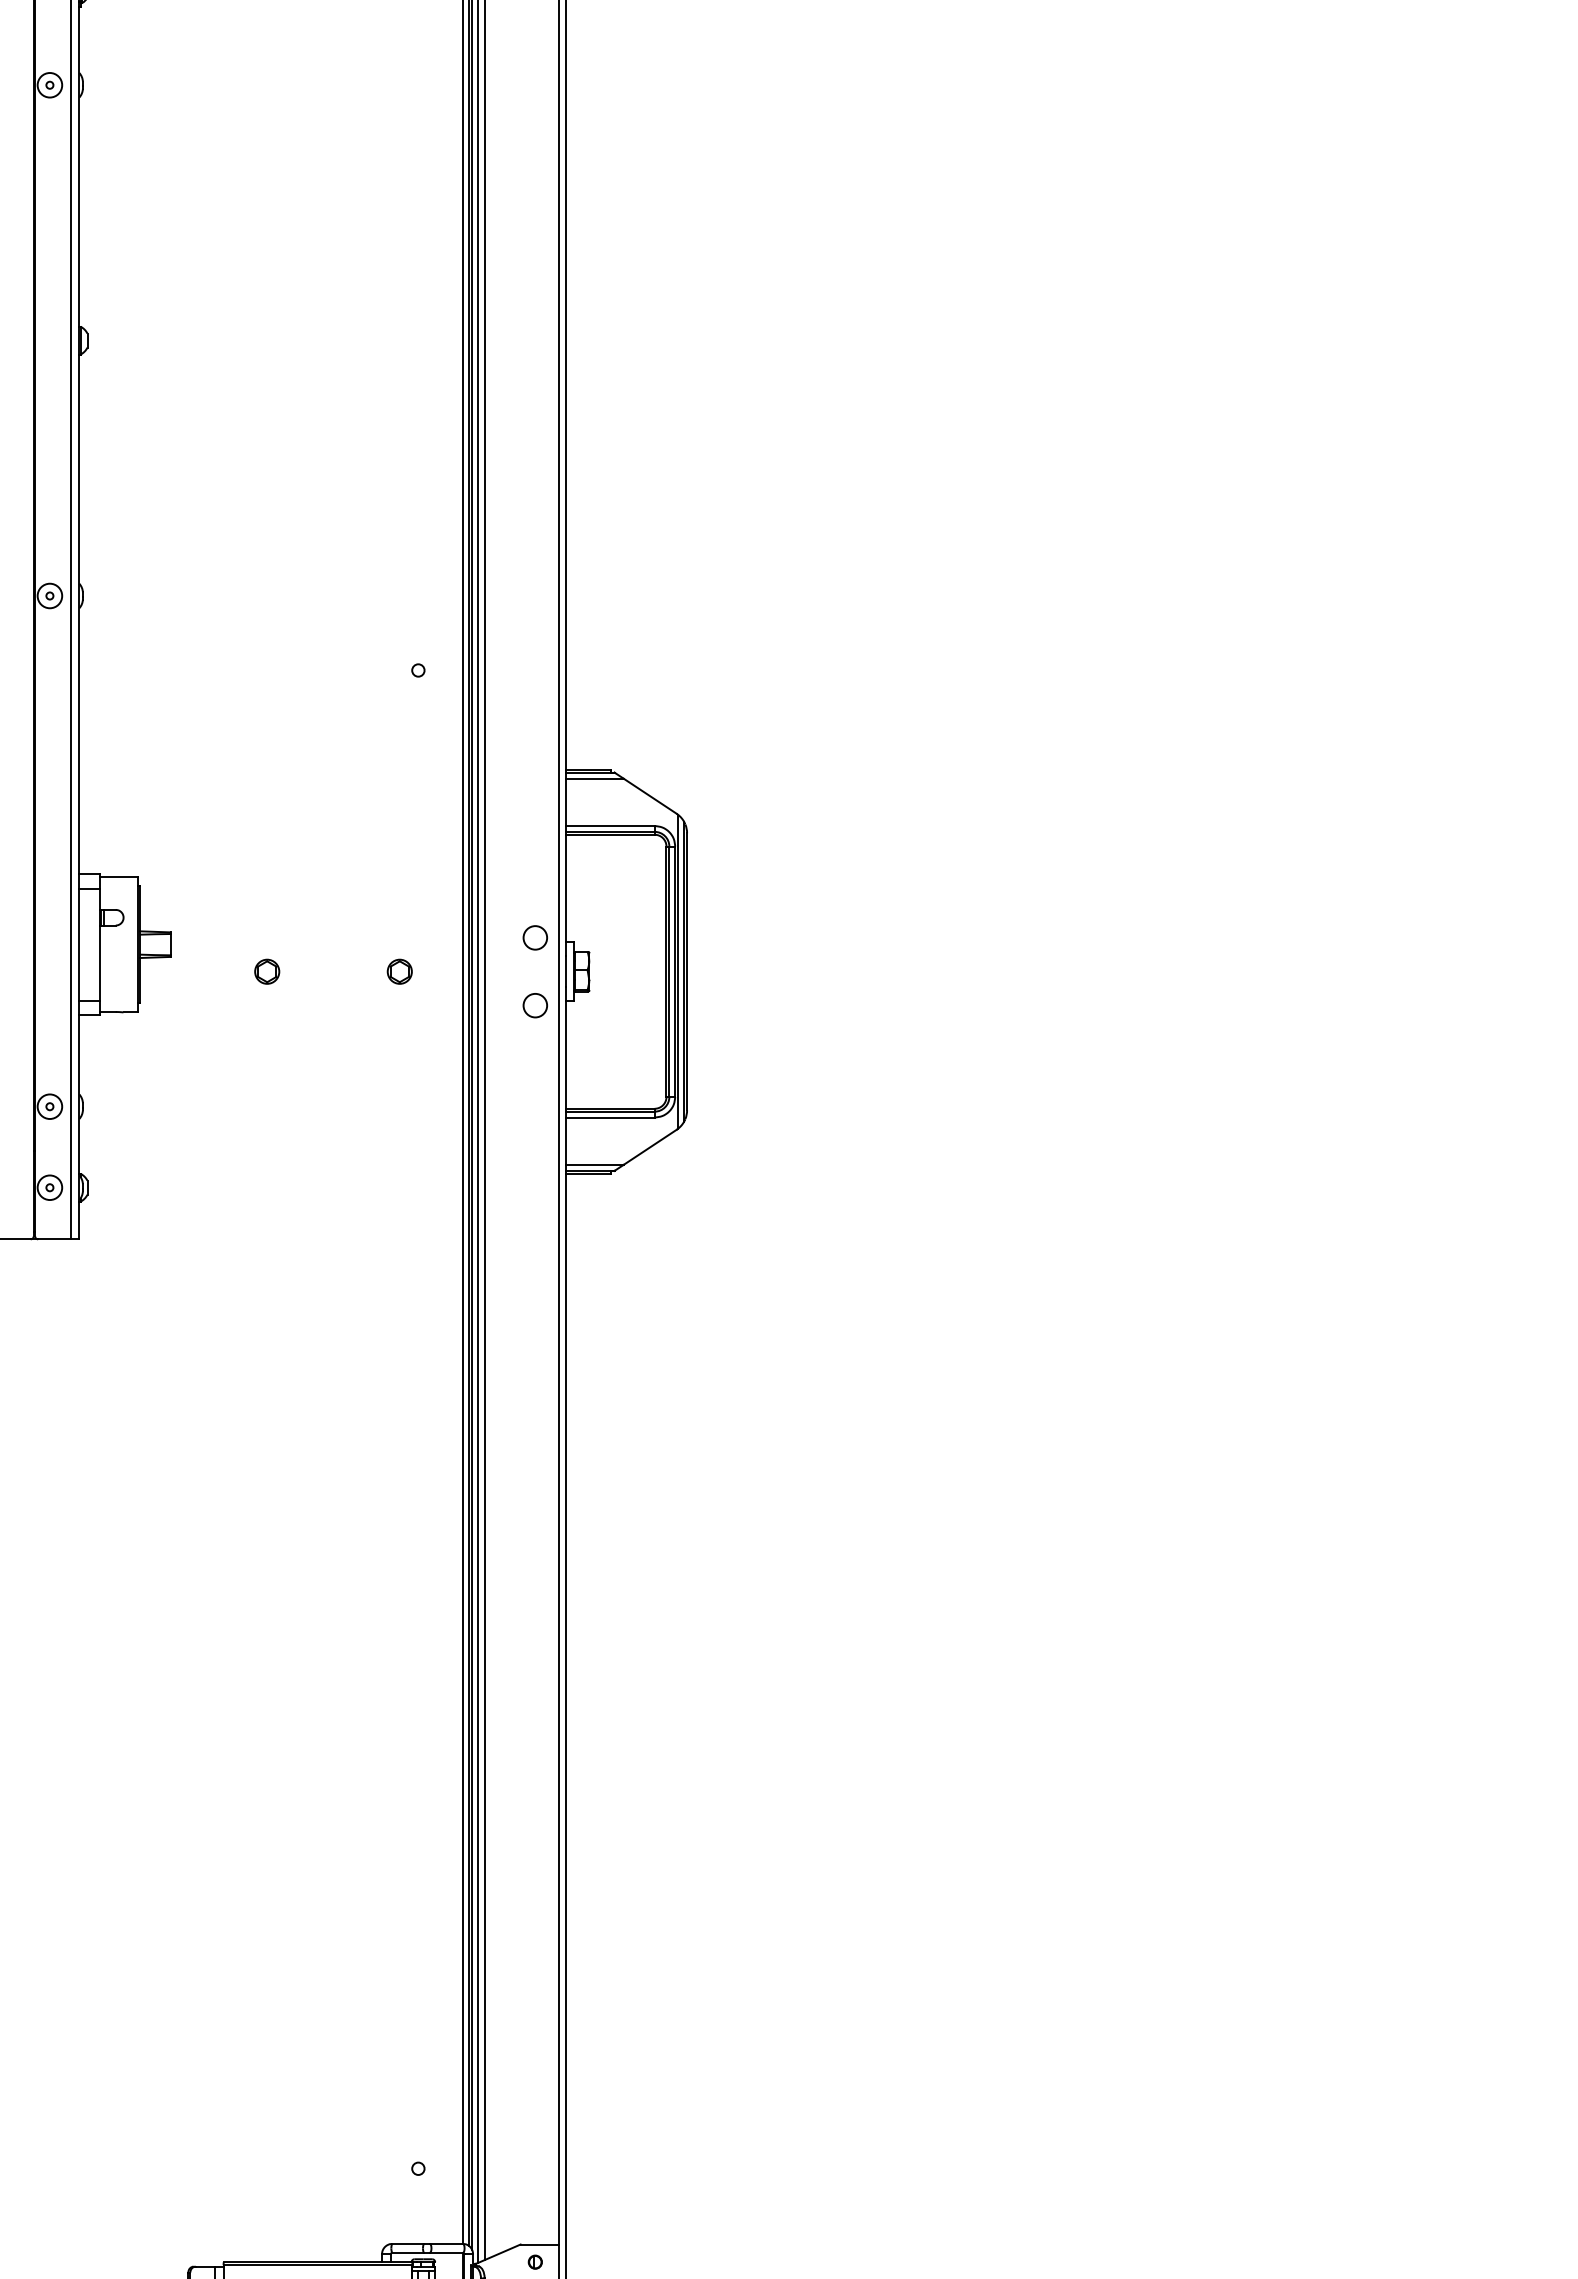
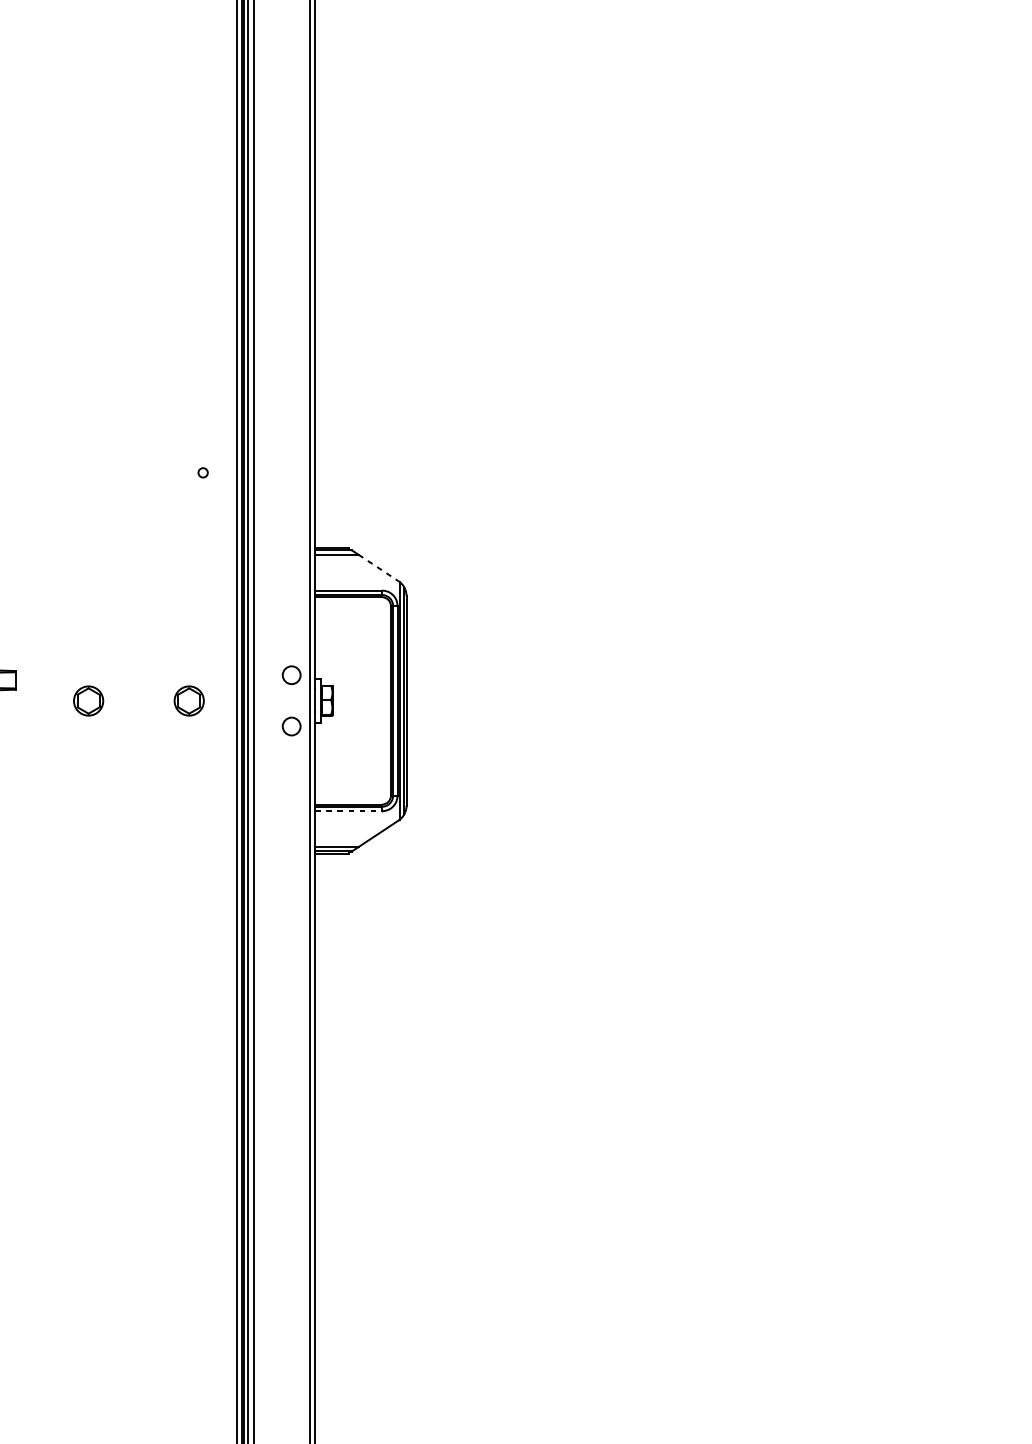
line: (650, 796) -> (378, 568), solid -> dashed
part: (267, 971) -> (88, 700), size x1.6
part: (399, 971) -> (188, 700), size x1.6
line: (611, 1117) -> (349, 811), solid -> dashed

